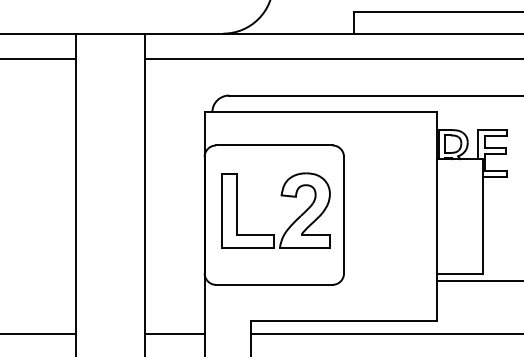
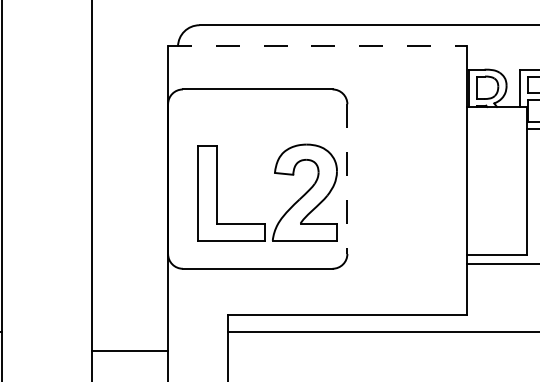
line: (321, 112) -> (318, 47), solid -> dashed
part: (281, 196) -> (274, 174), moved
line: (344, 215) -> (348, 179), solid -> dashed
line: (174, 334) -> (129, 351), moved

